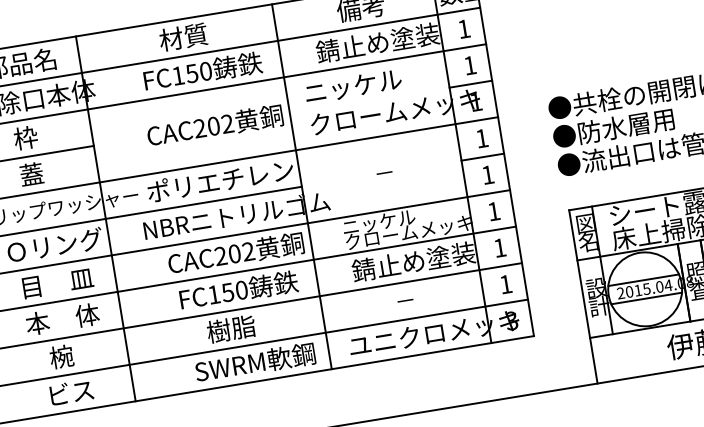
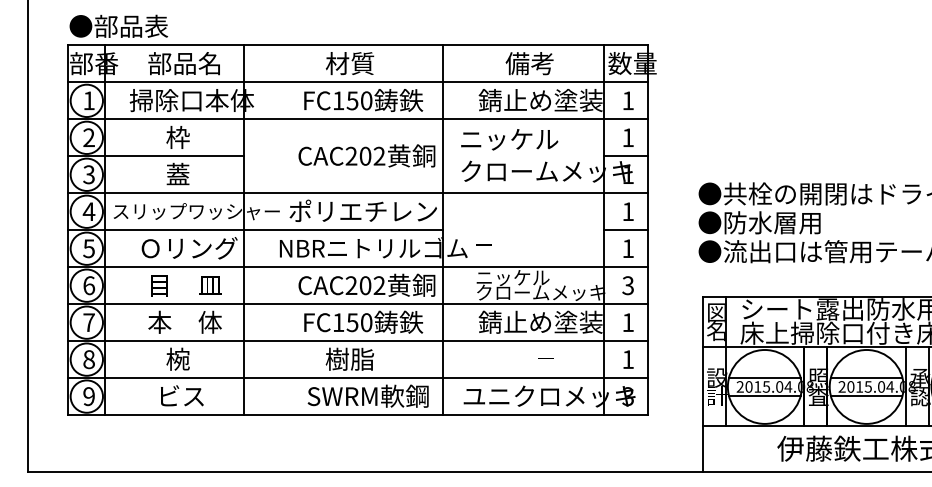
text: (383, 172) -> (483, 244), moved
text: (493, 211) -> (627, 285), 1 -> 3
text: (404, 300) -> (545, 358), moved

